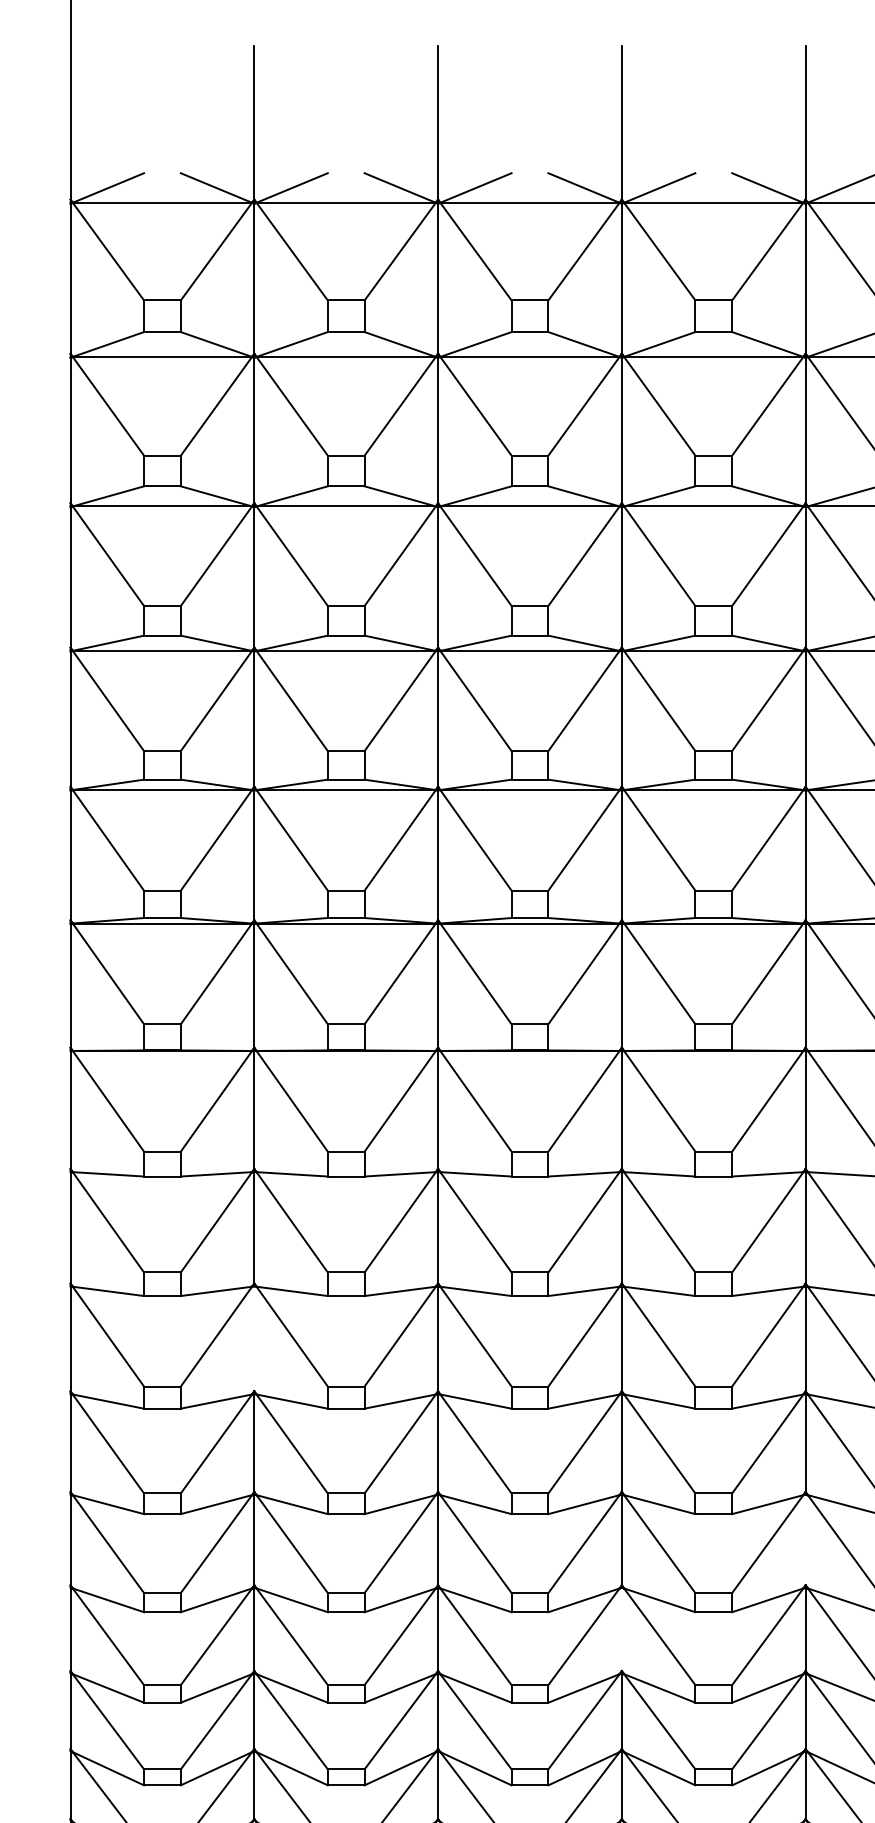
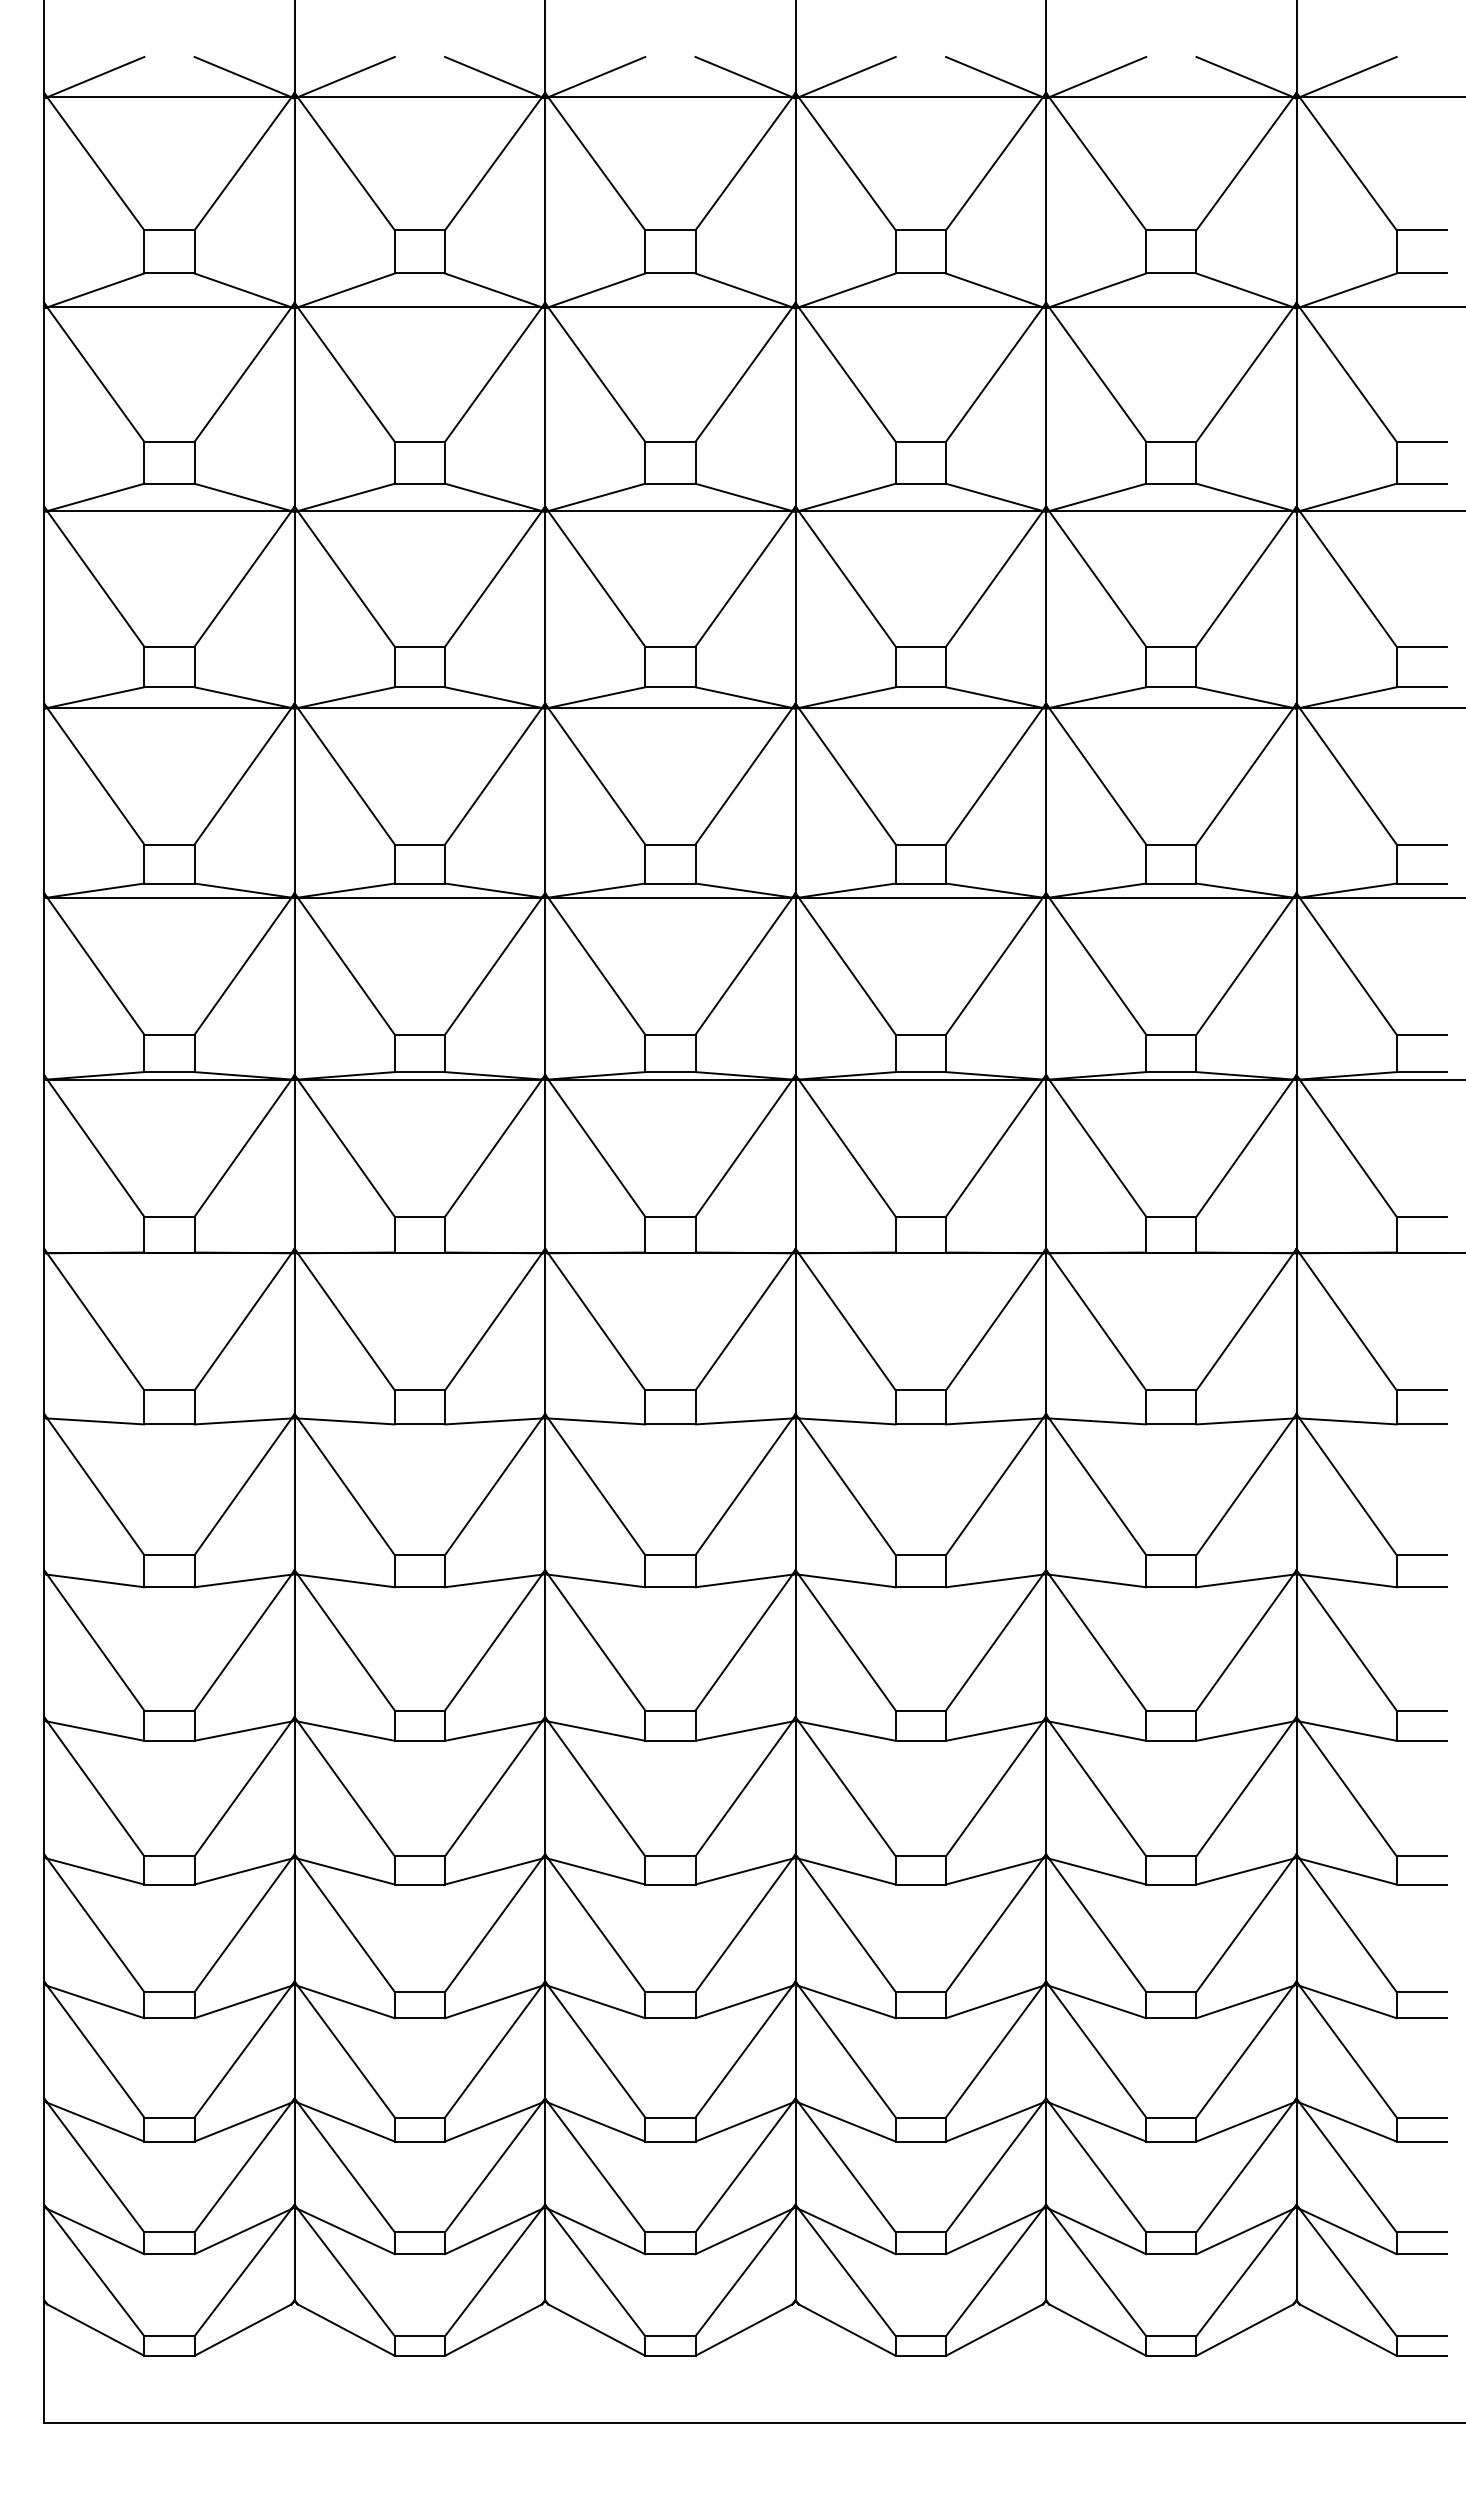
line: (254, 1338) -> (294, 1645), added
line: (805, 1539) -> (1046, 1919), added
line: (621, 1629) -> (795, 2041), added

